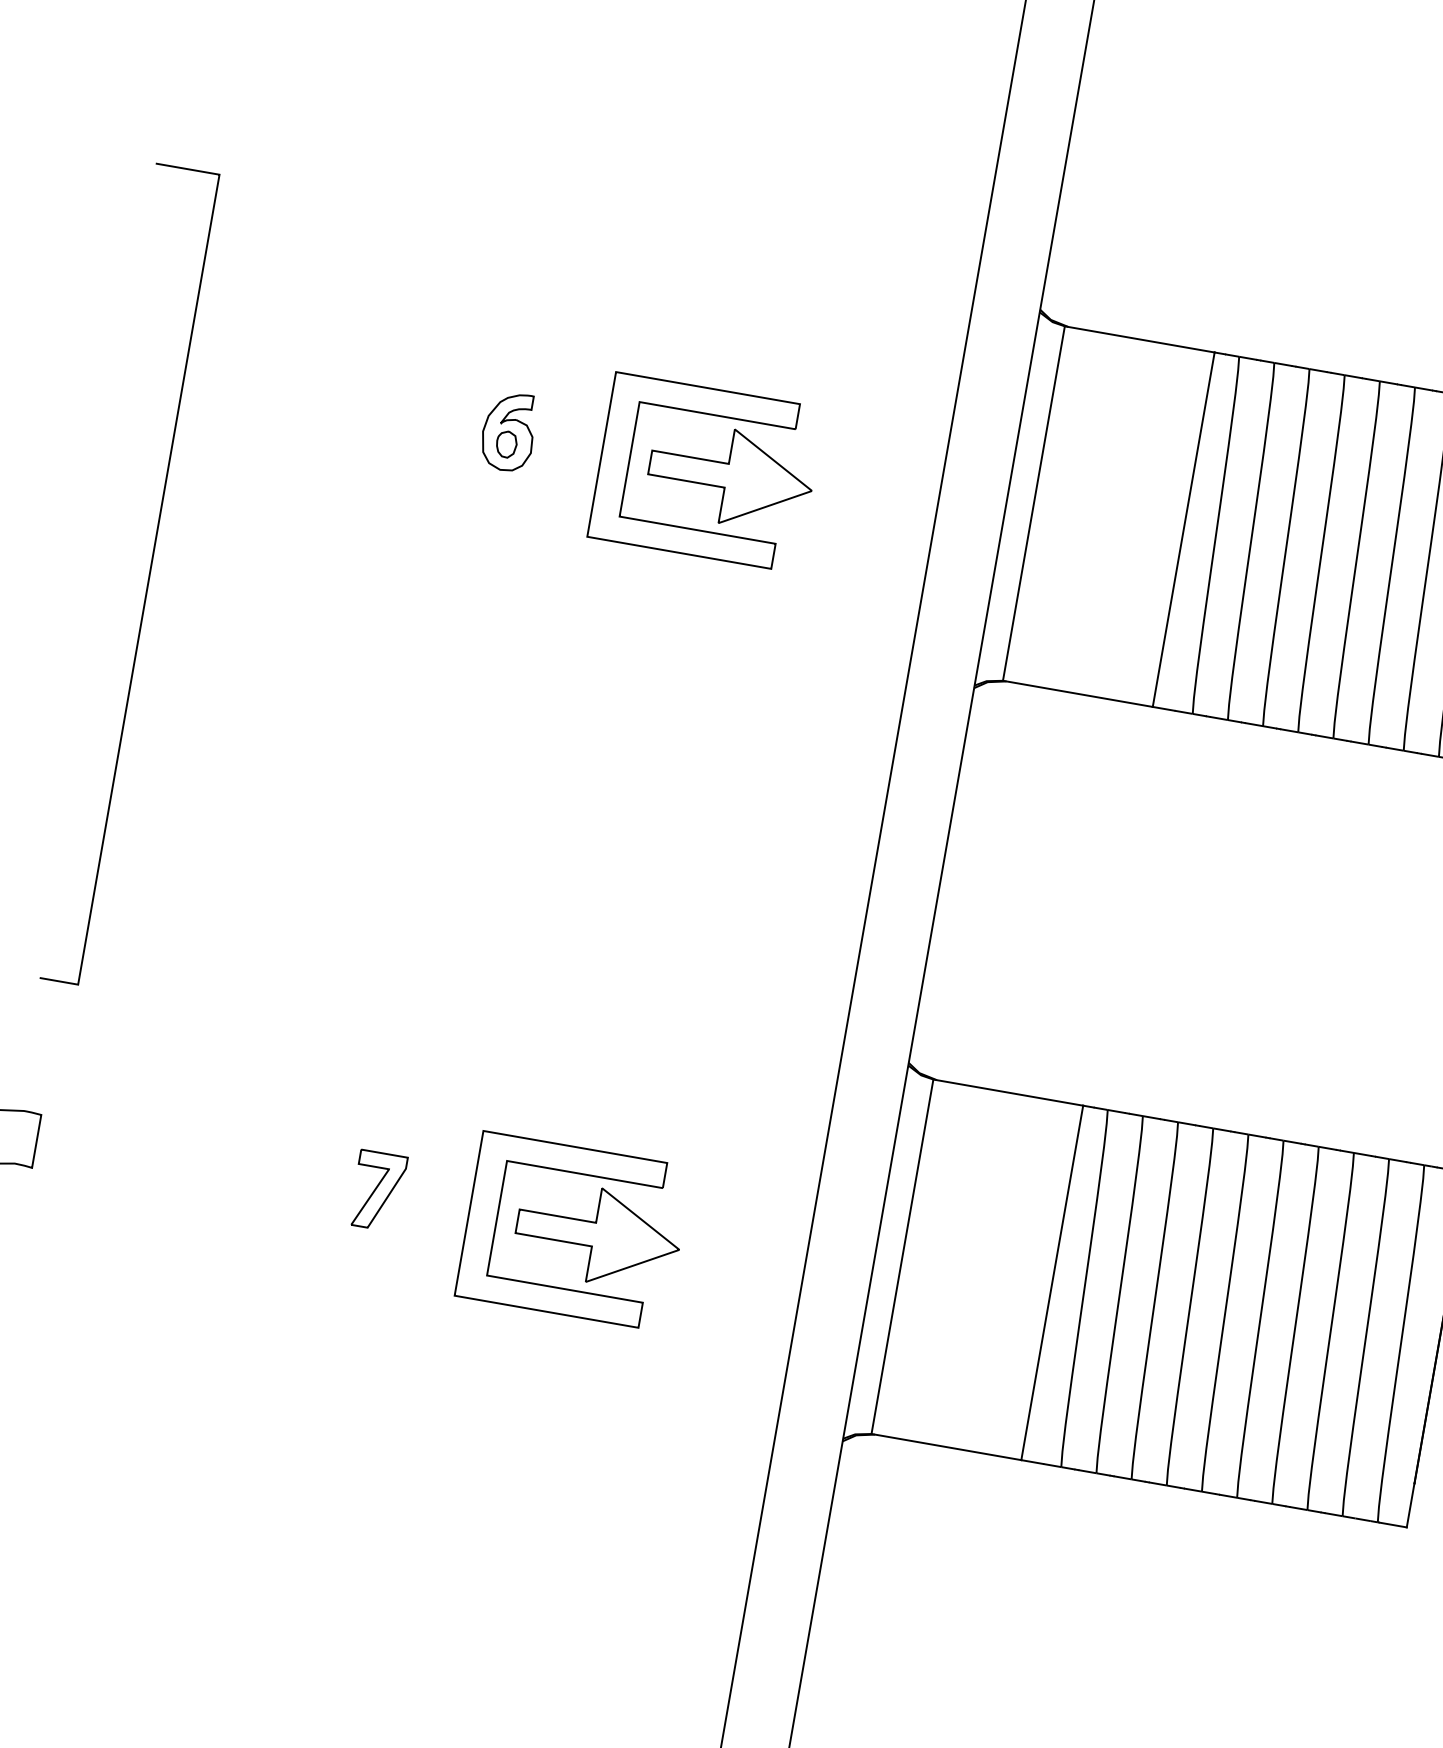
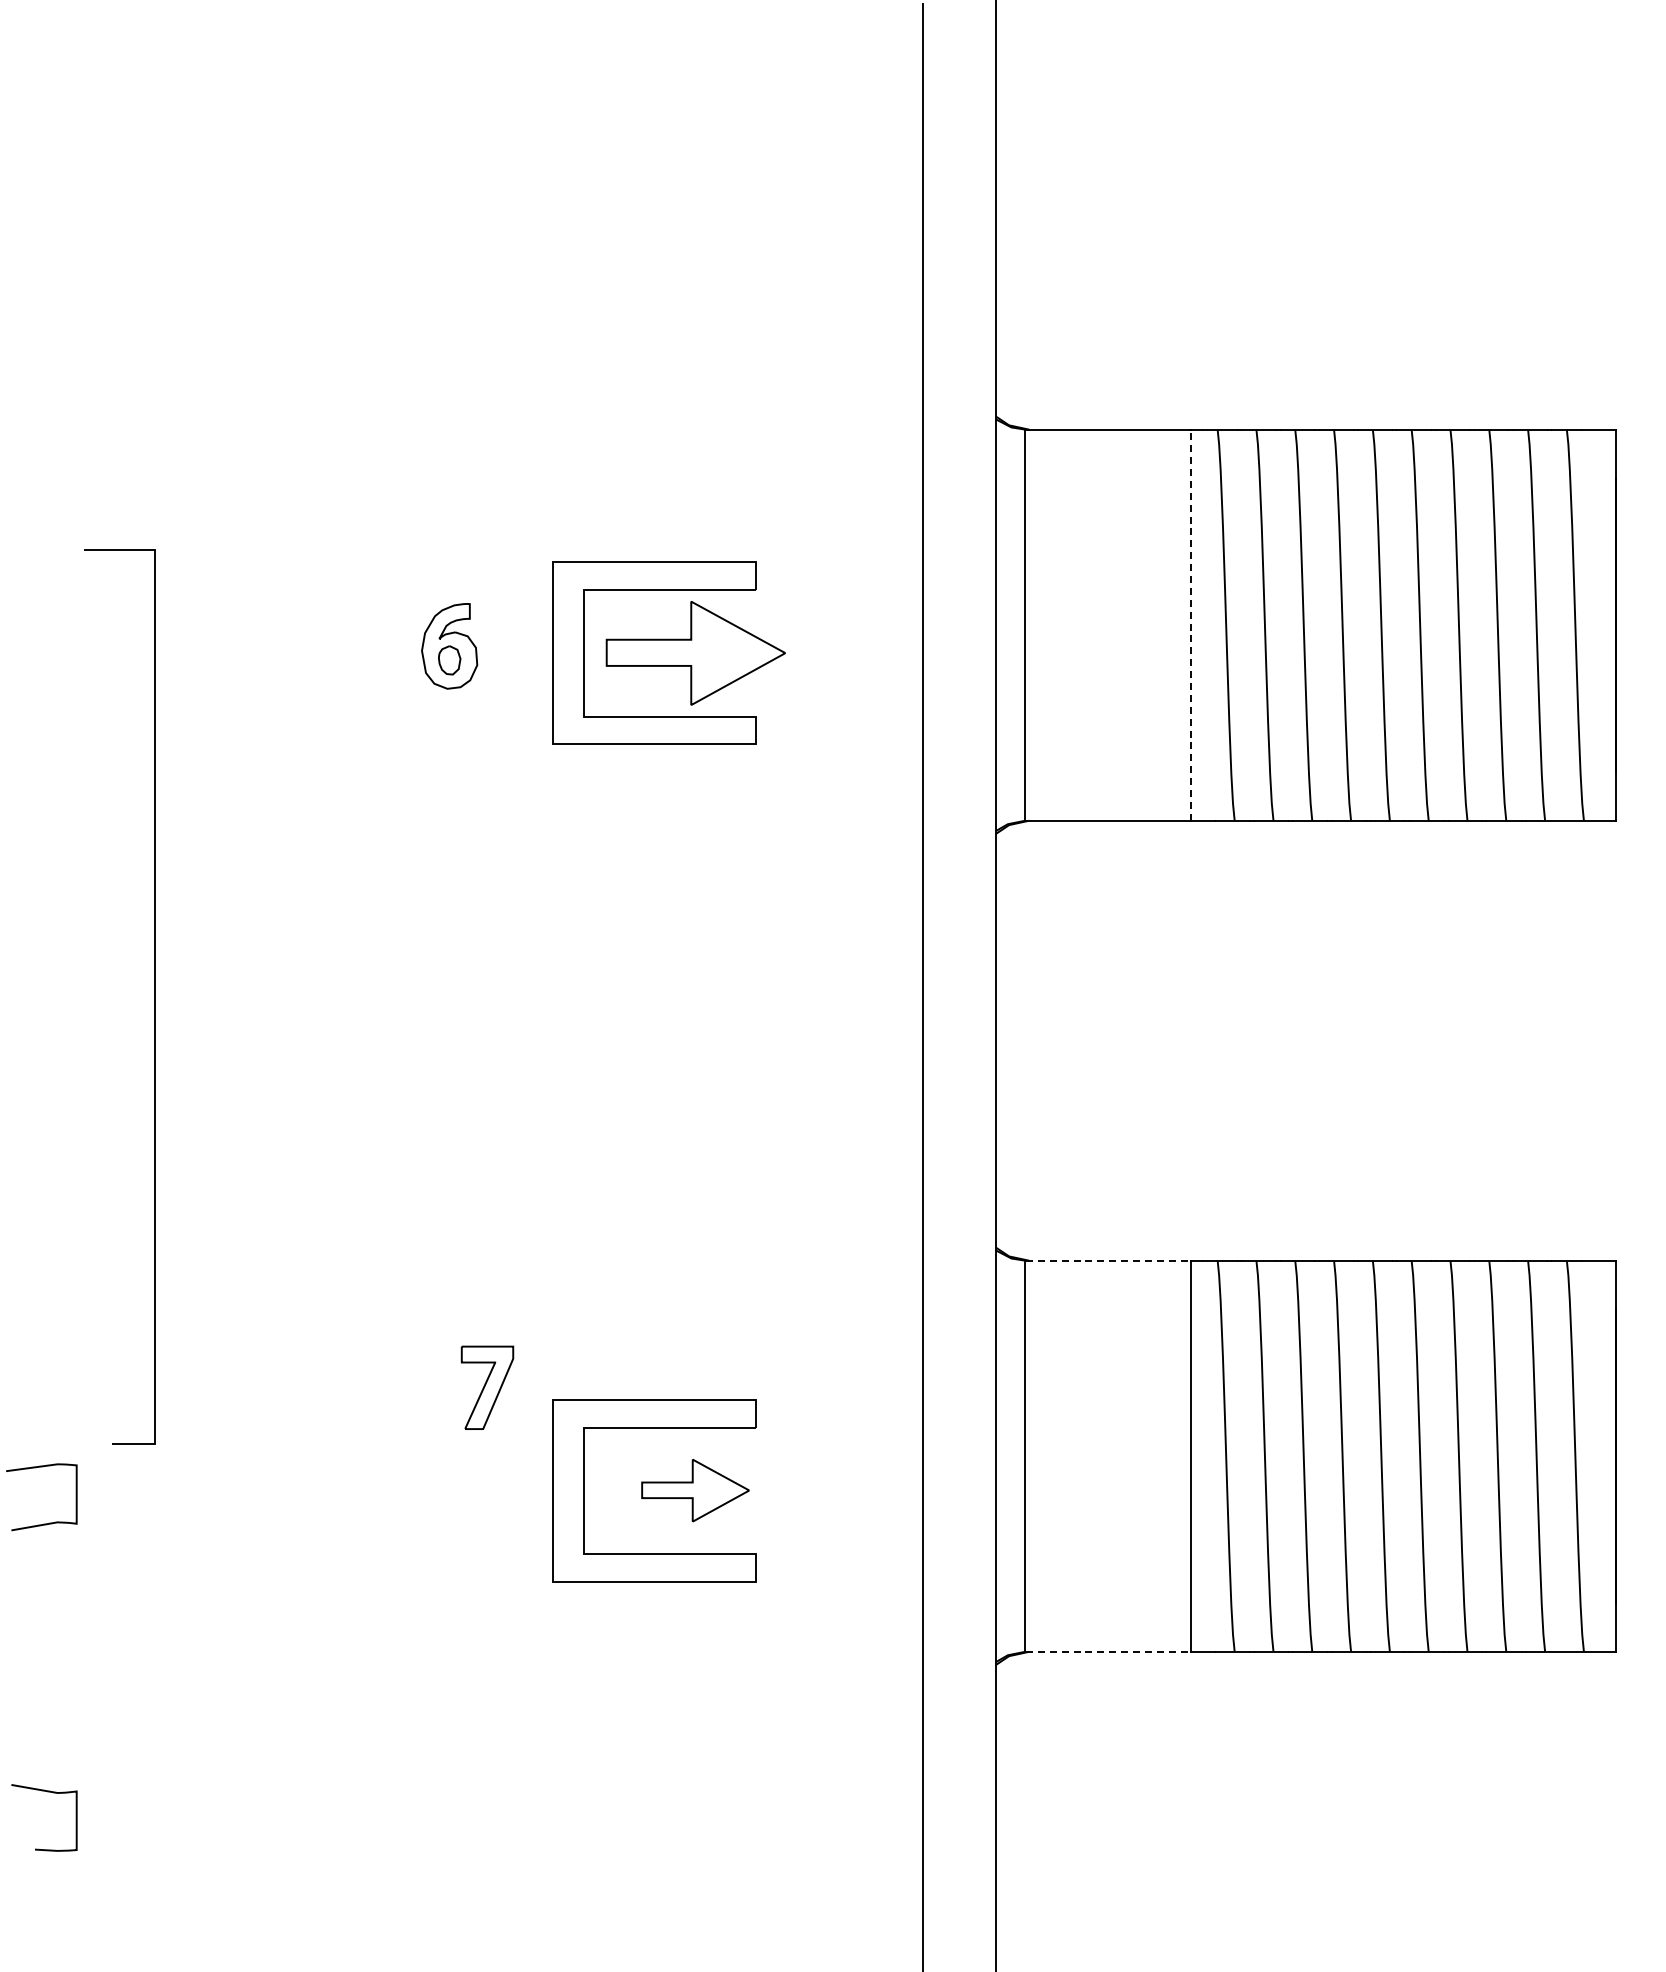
line: (1183, 529) -> (1190, 625), solid -> dashed
curve: (148, 579) -> (154, 996), moved
line: (1008, 1092) -> (1108, 1260), solid -> dashed
part: (378, 1190) -> (487, 1387), moved
part: (598, 1235) -> (695, 1490), size x0.6
line: (946, 1446) -> (1108, 1651), solid -> dashed

